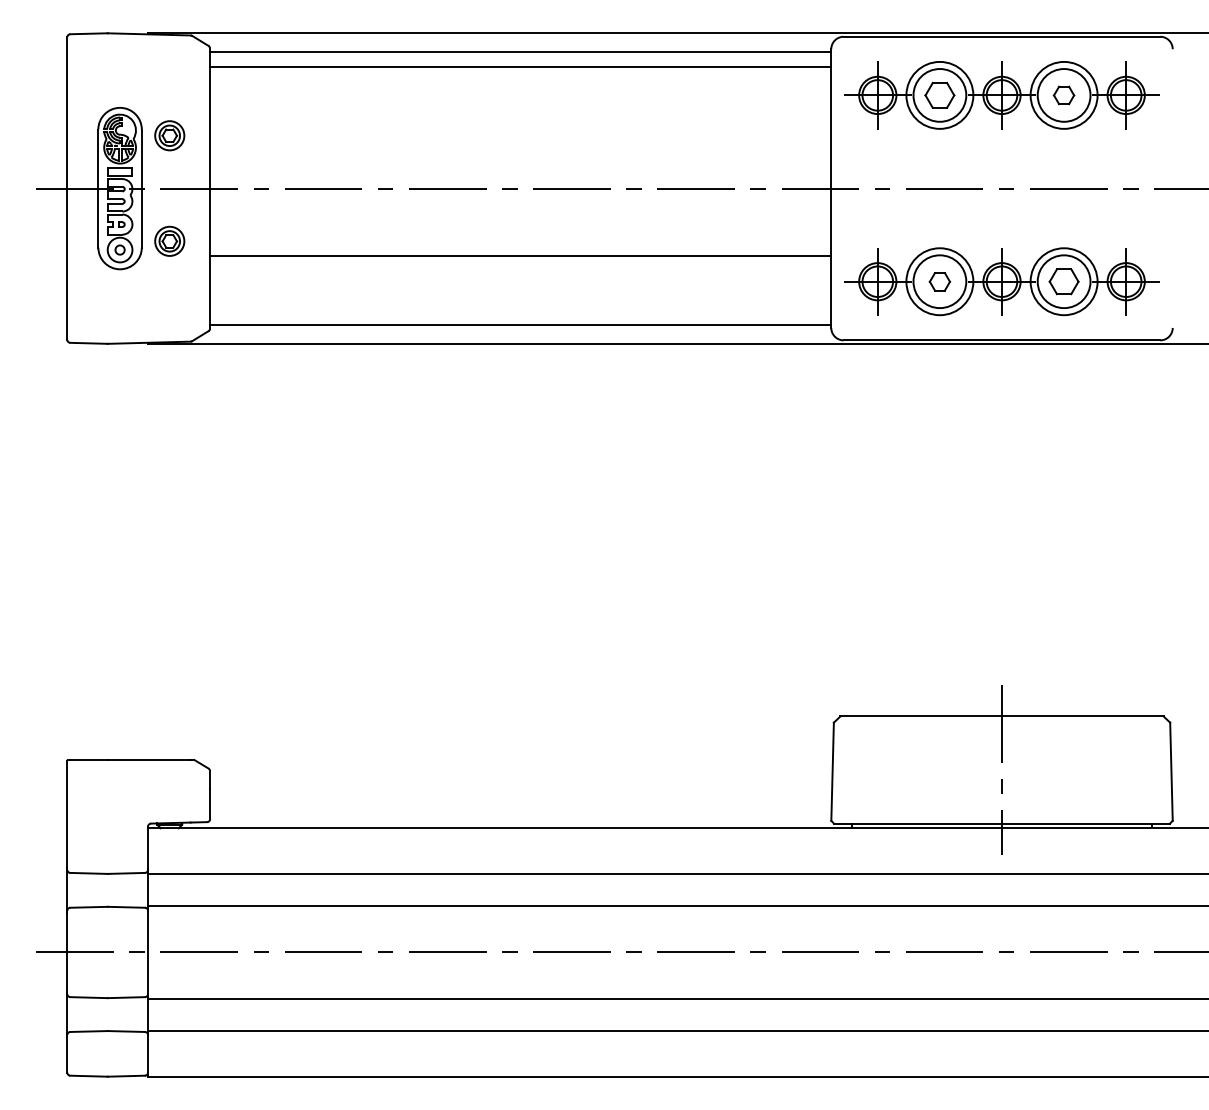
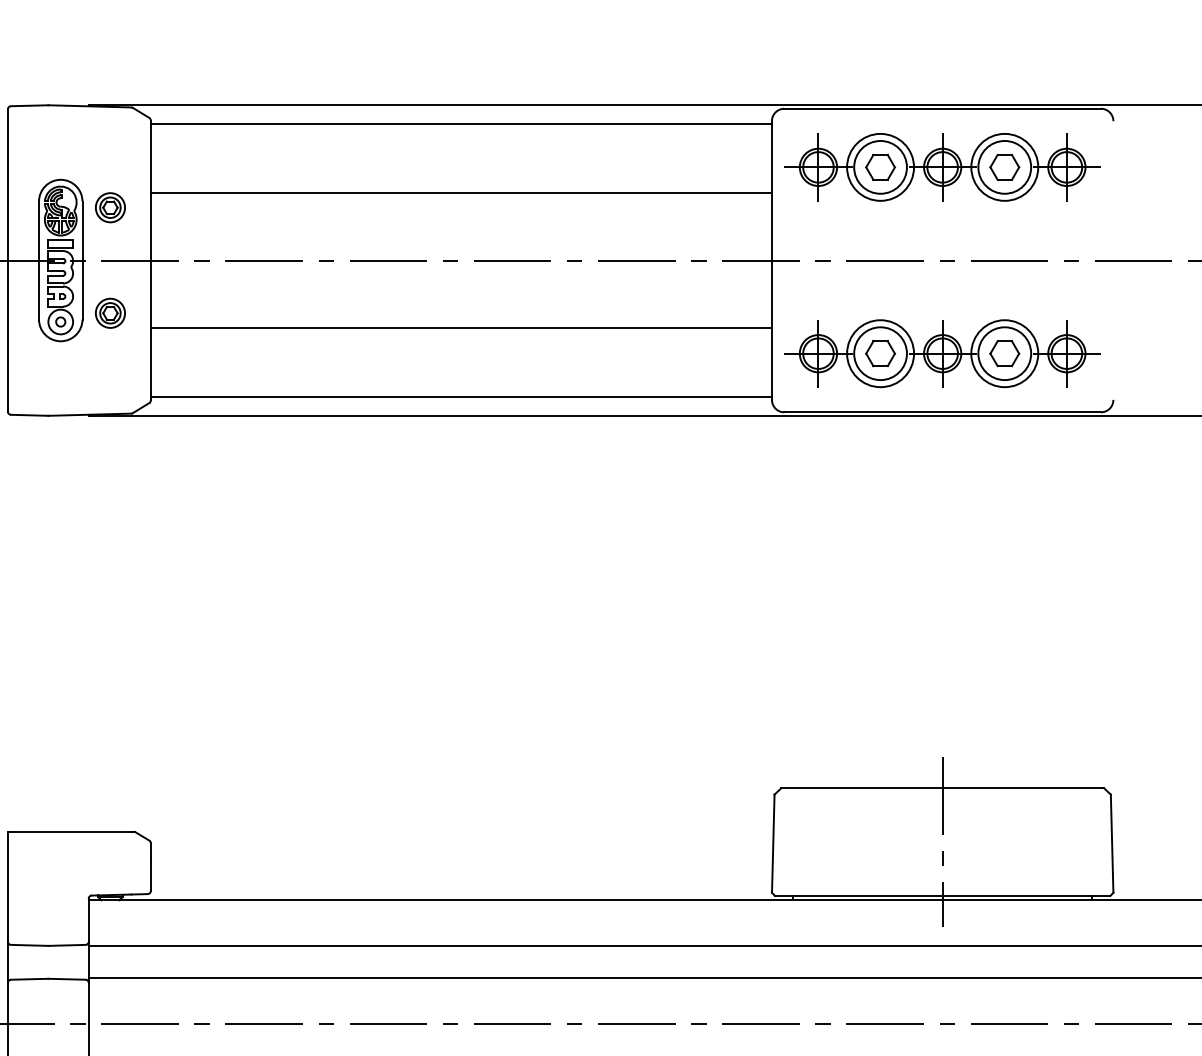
line: (520, 66) -> (461, 192), moved
part: (1063, 95) -> (1004, 167), size x1.43
part: (939, 281) -> (880, 353), size x1.43

